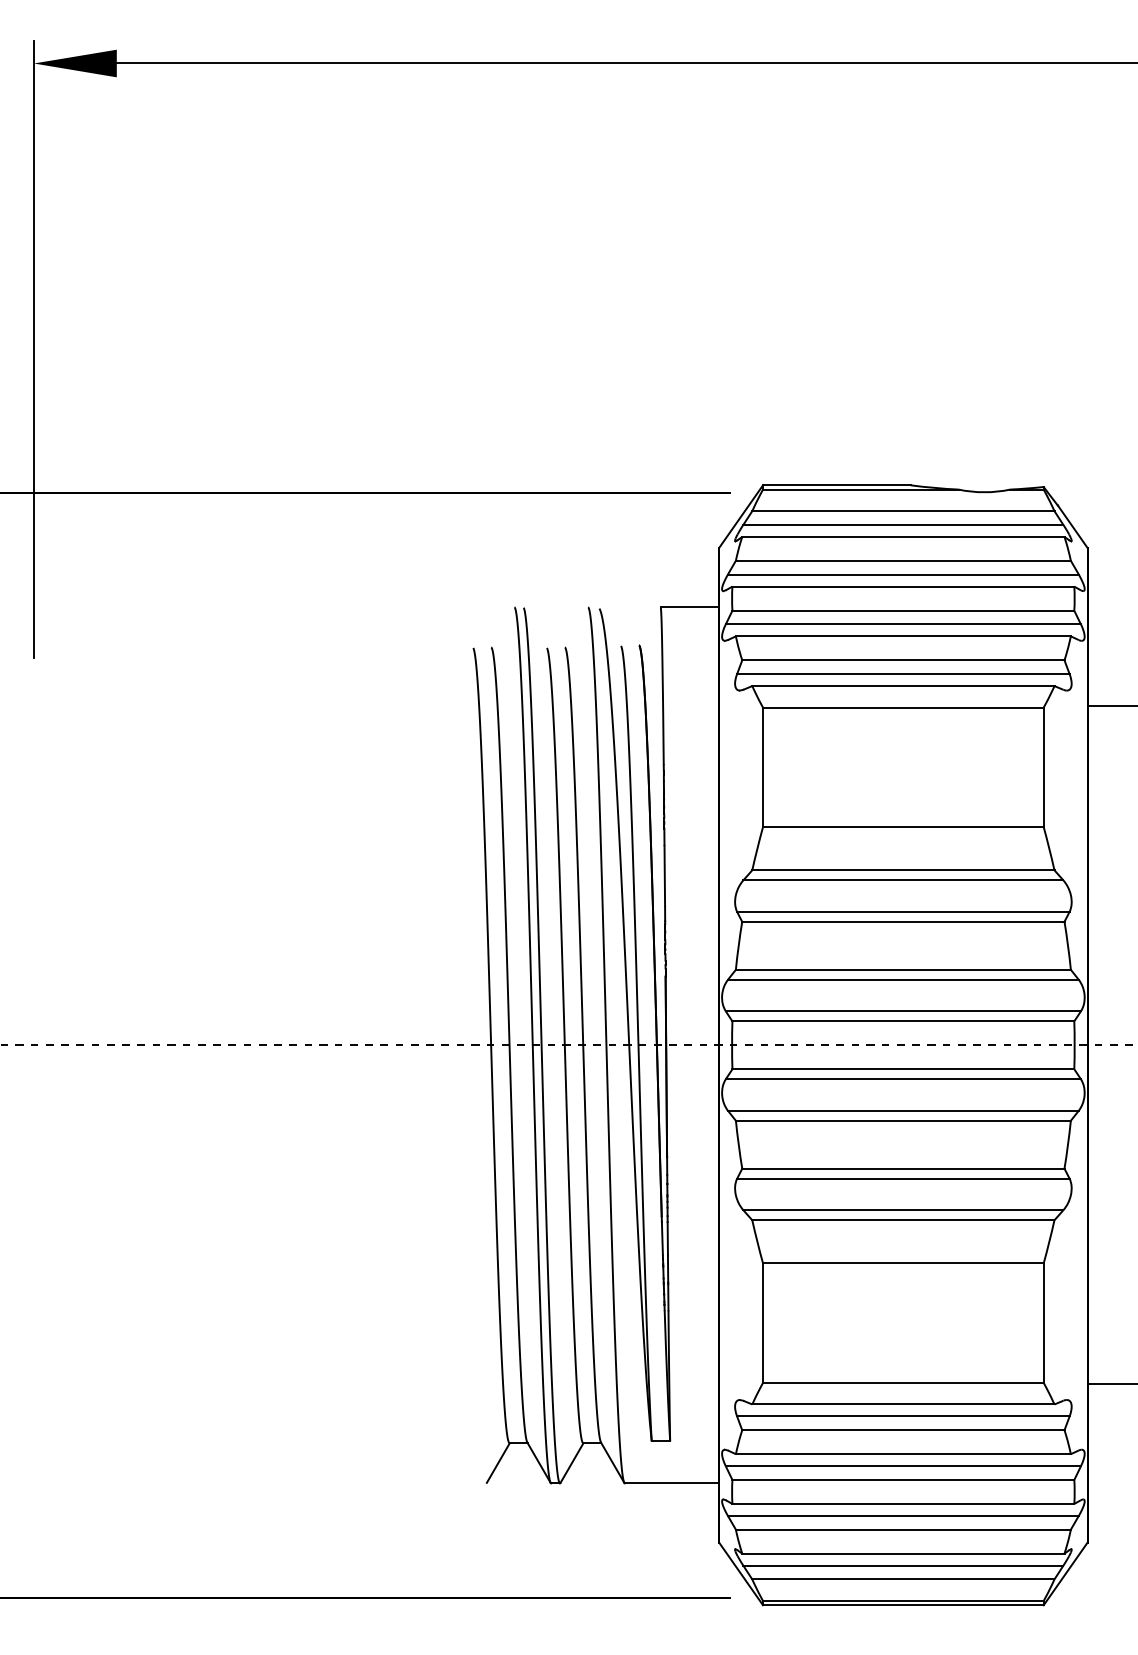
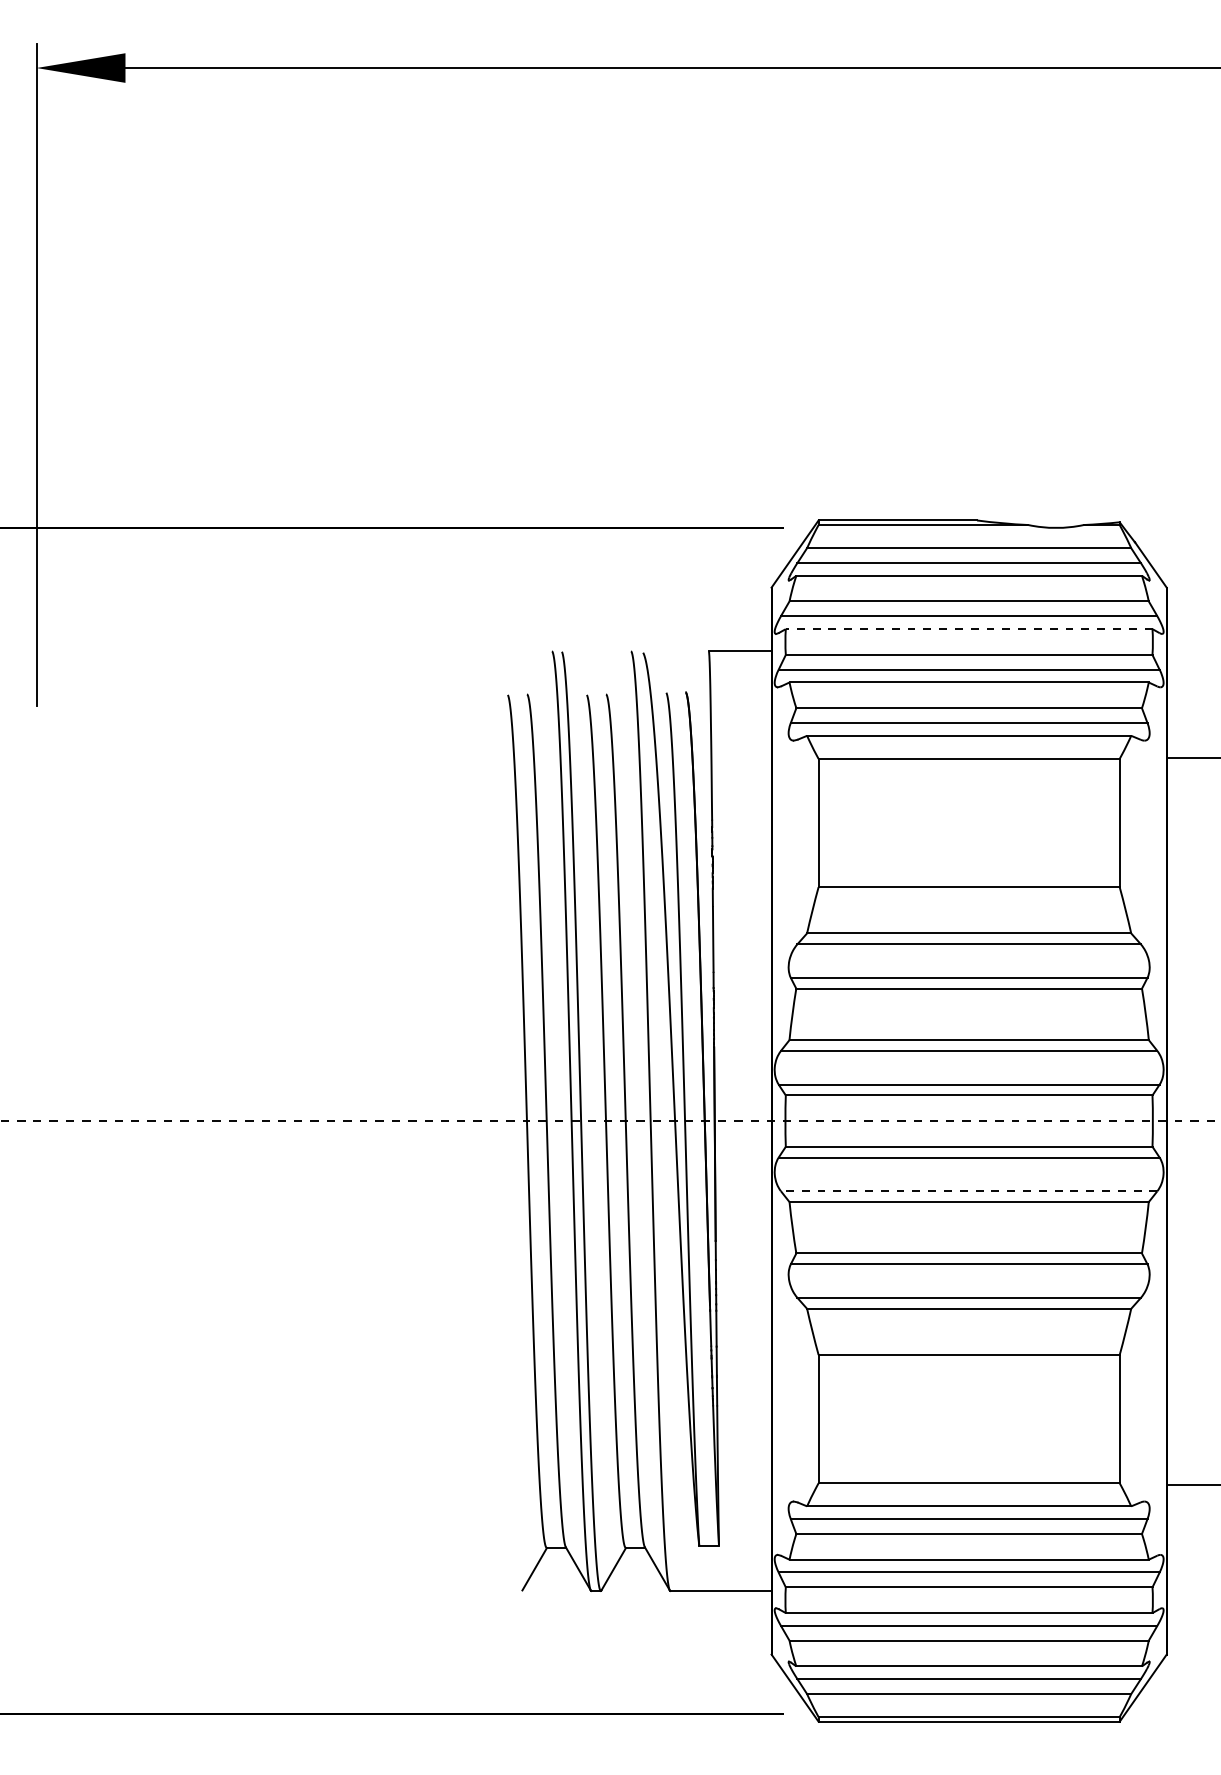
line: (902, 586) -> (968, 629), solid -> dashed
line: (902, 1110) -> (968, 1191), solid -> dashed

